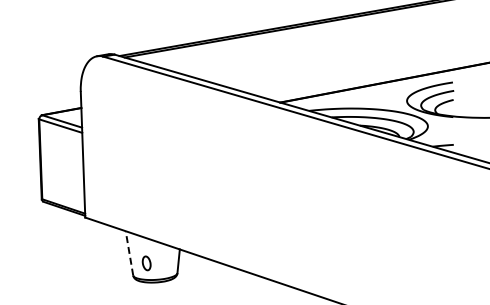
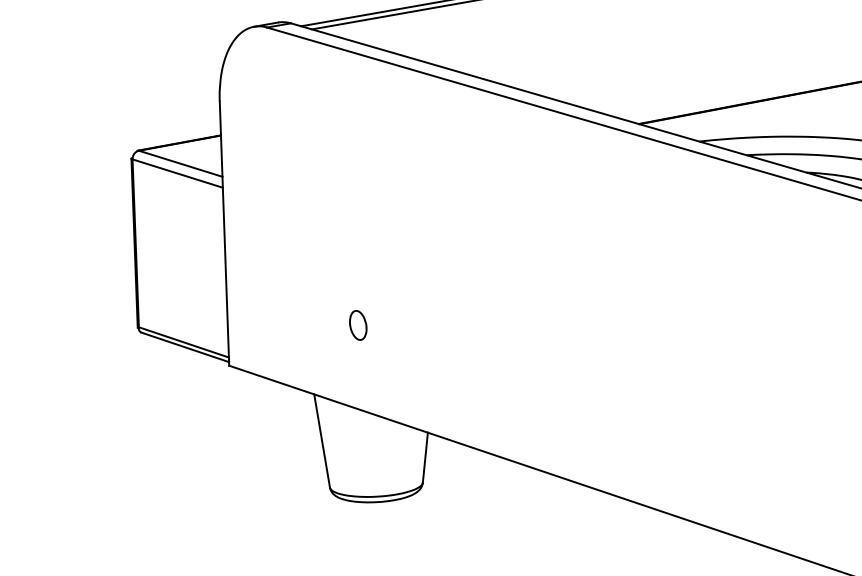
line: (129, 252) -> (322, 439), dashed -> solid
part: (146, 263) -> (357, 325), moved

